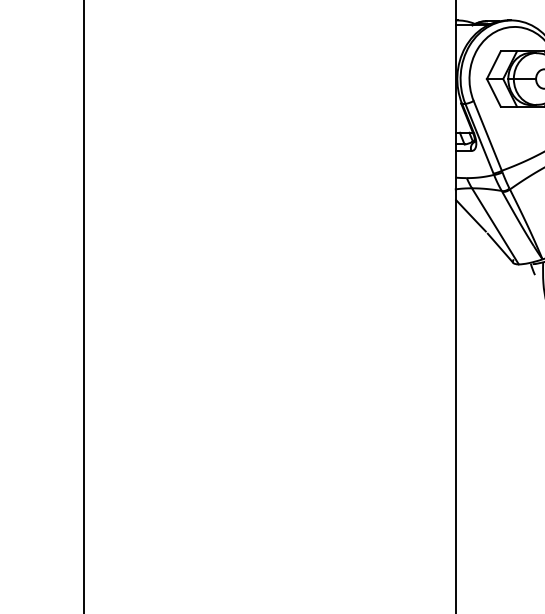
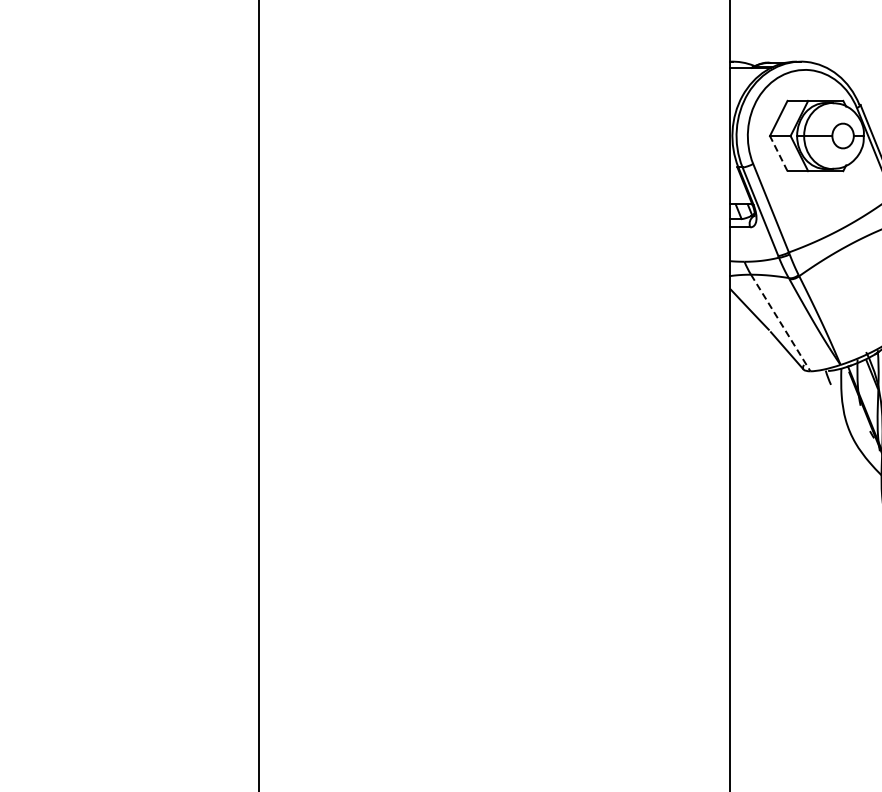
line: (493, 92) -> (778, 153), solid -> dashed
line: (495, 226) -> (780, 323), solid -> dashed

